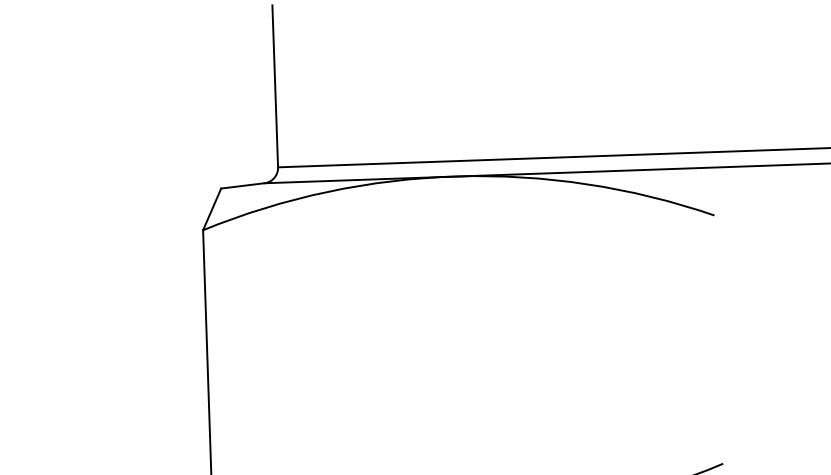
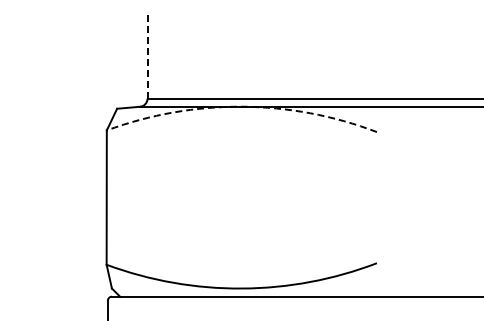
line: (275, 85) -> (147, 55), solid -> dashed
arc: (456, 176) -> (241, 106), solid -> dashed

